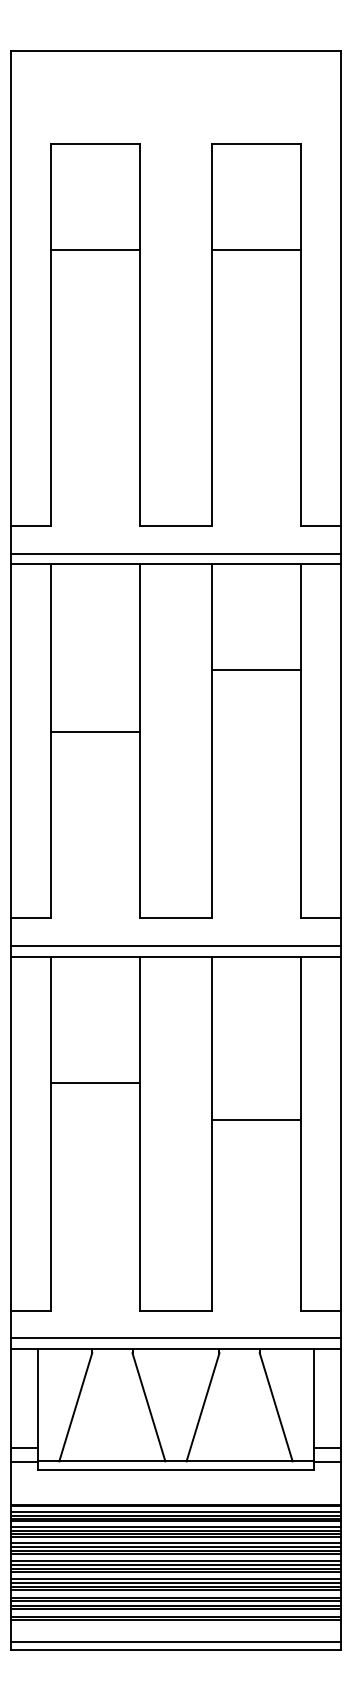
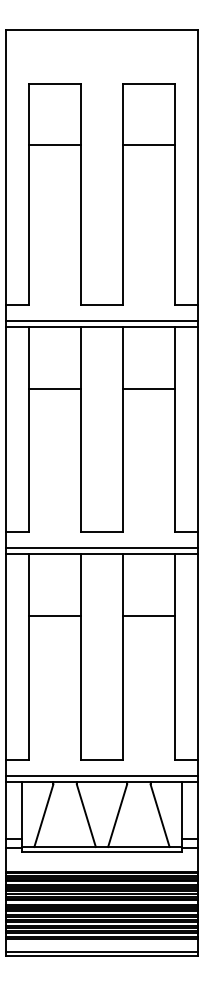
line: (95, 732) -> (55, 388), moved
line: (95, 1082) -> (55, 615), moved
line: (256, 1118) -> (148, 615), moved

